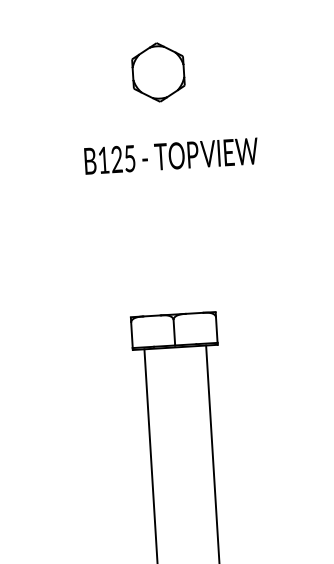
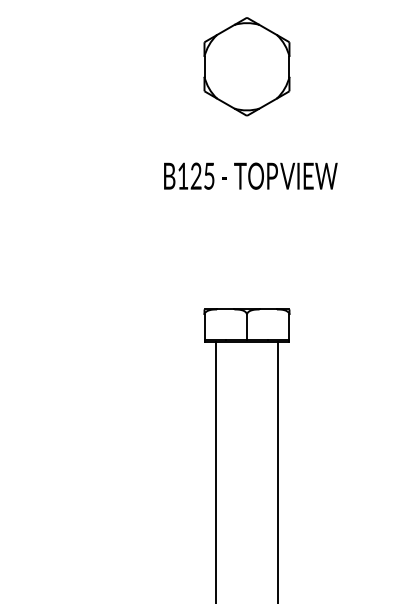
part: (157, 72) -> (246, 66), size x1.67
text: (171, 155) -> (250, 175), moved

